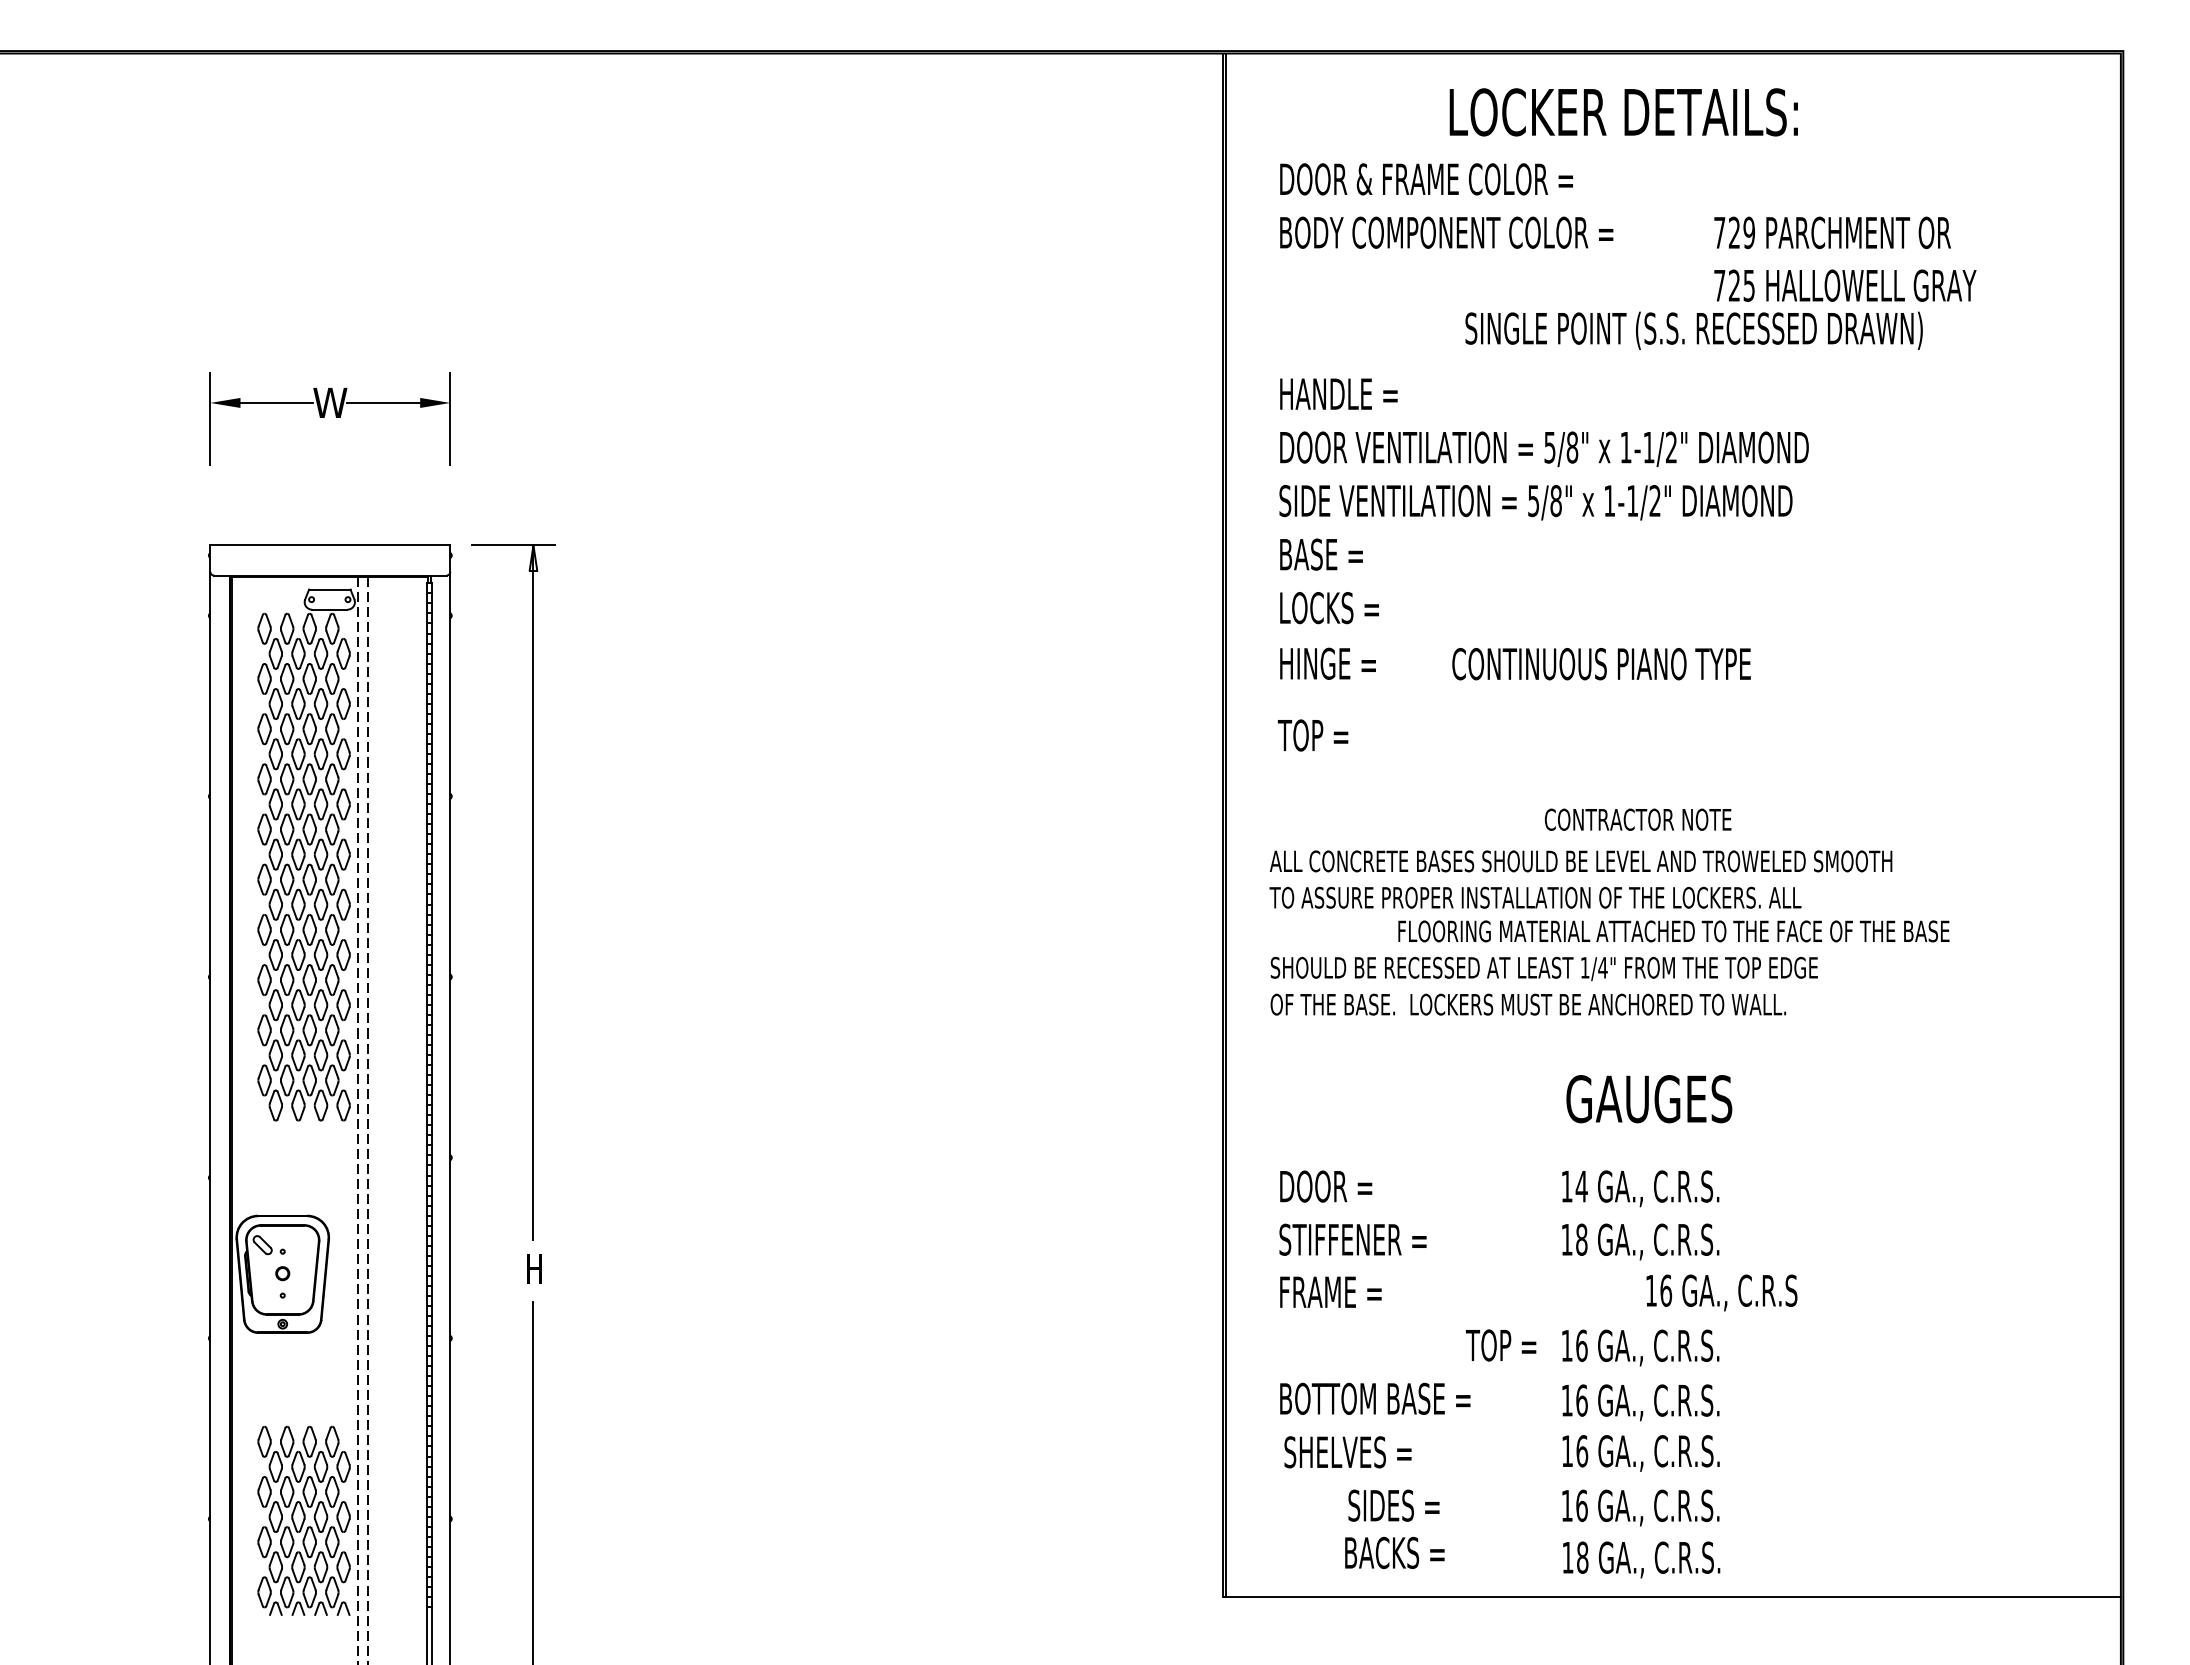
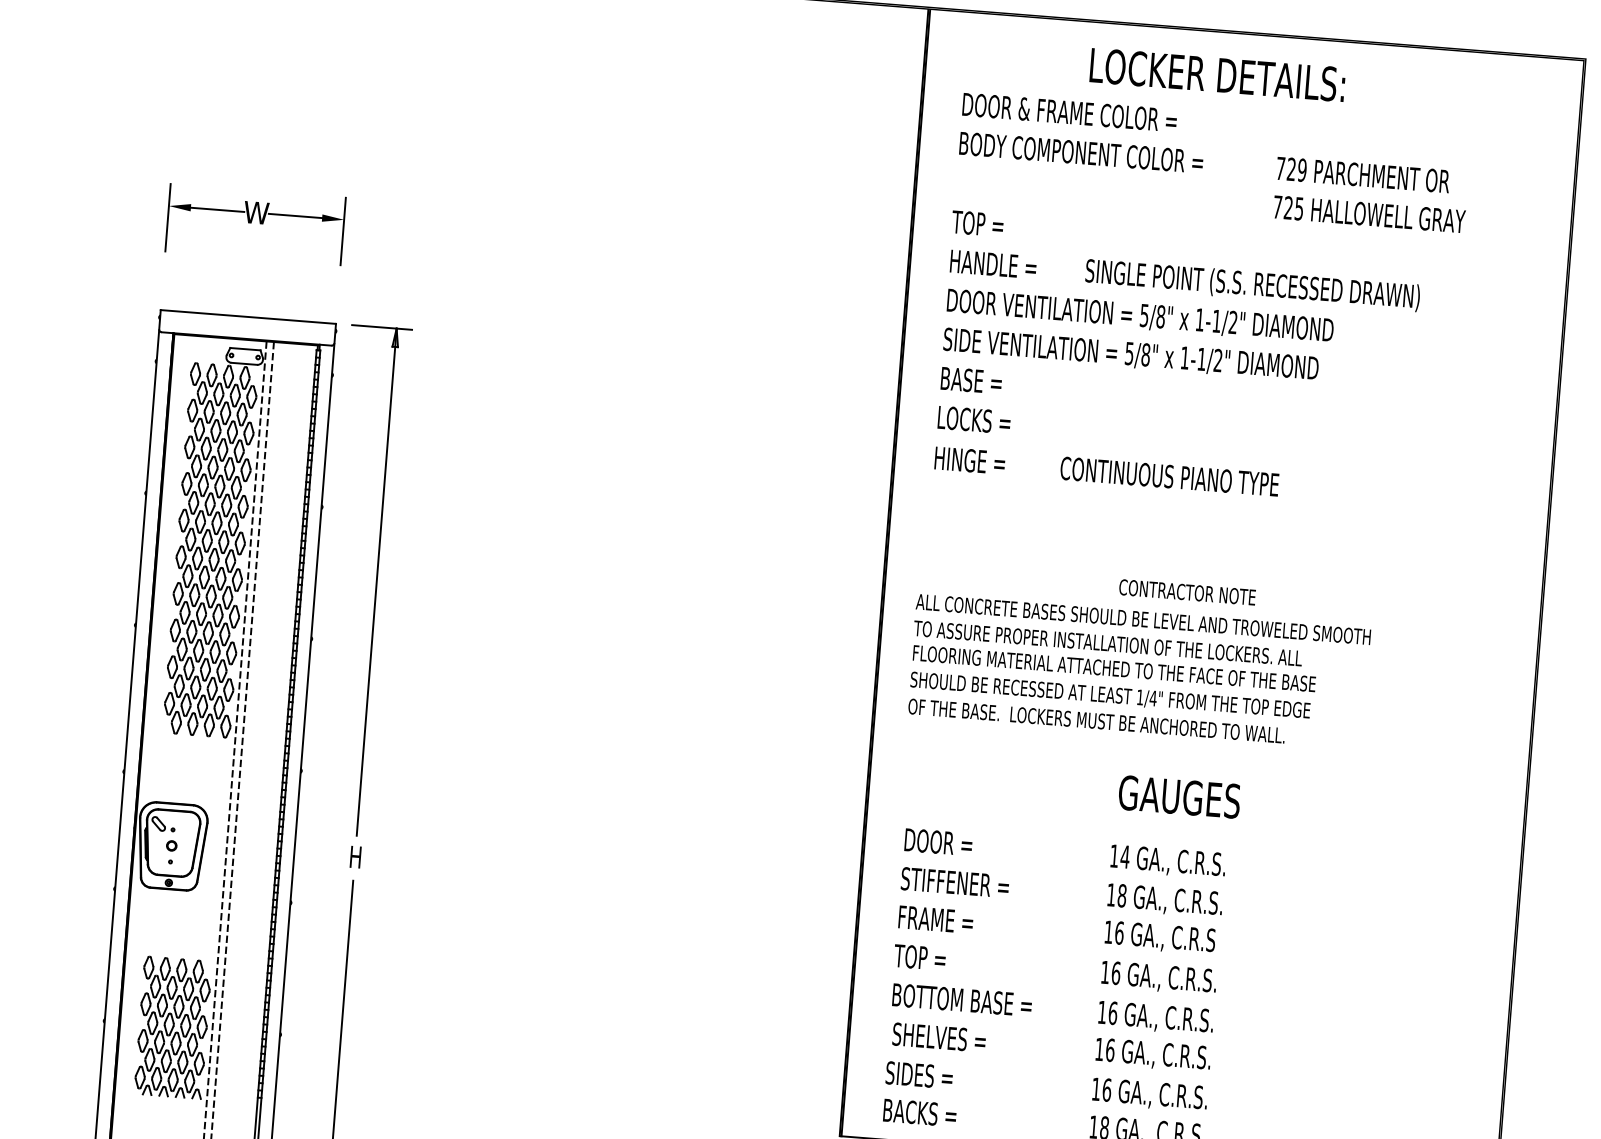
text: (1693, 330) -> (1252, 285), moved
text: (1312, 735) -> (977, 223), moved
text: (1673, 931) -> (1114, 668), moved
text: (1721, 1292) -> (1159, 937), moved
text: (1500, 1345) -> (919, 957), moved
text: (1393, 1505) -> (919, 1075), moved
text: (1394, 1552) -> (919, 1112), moved

